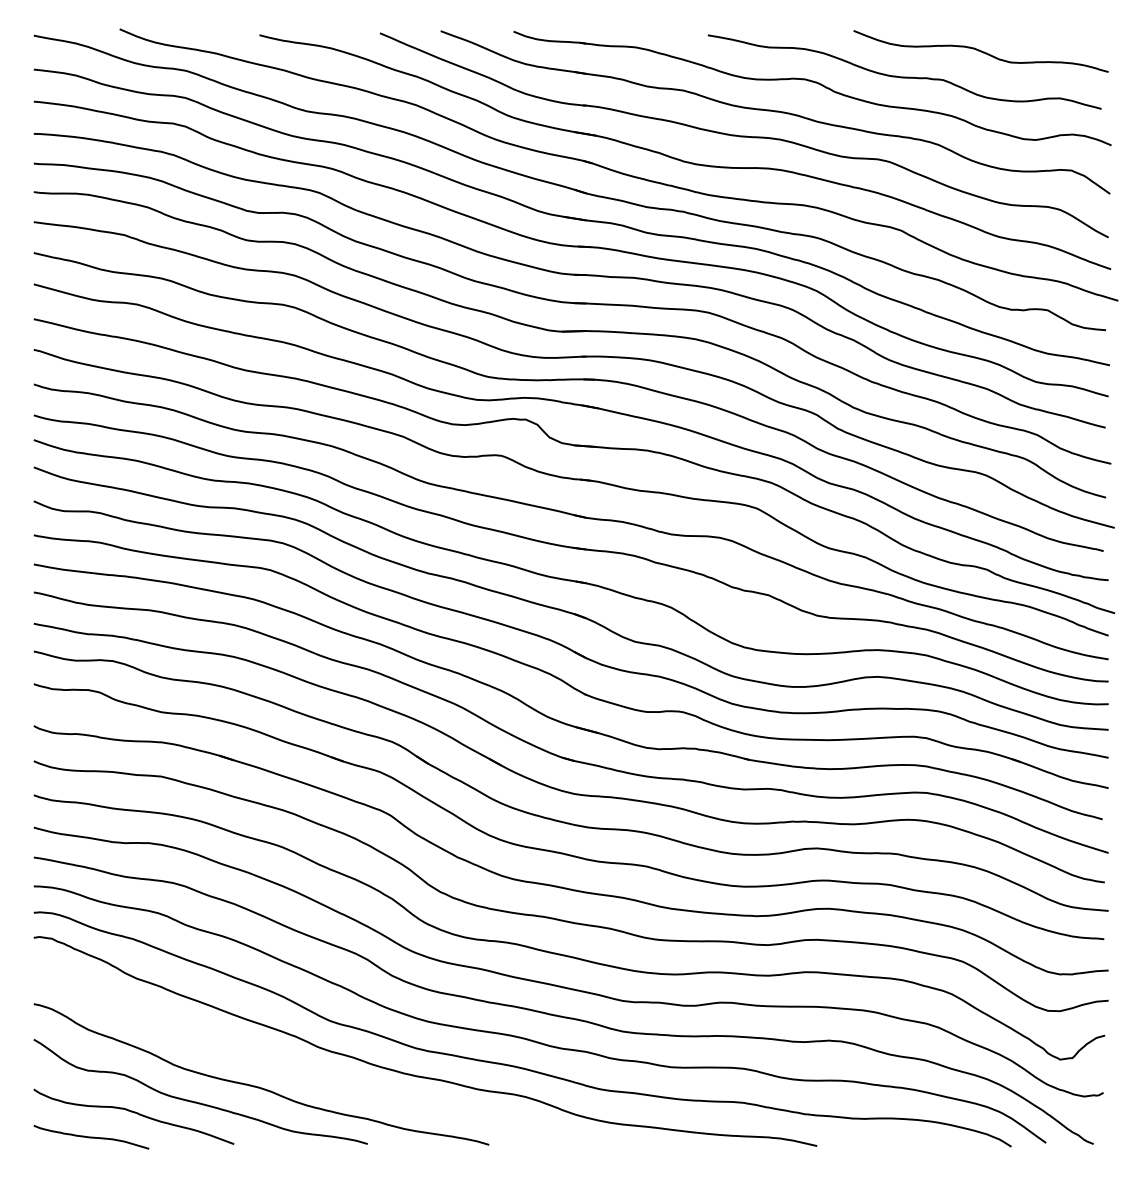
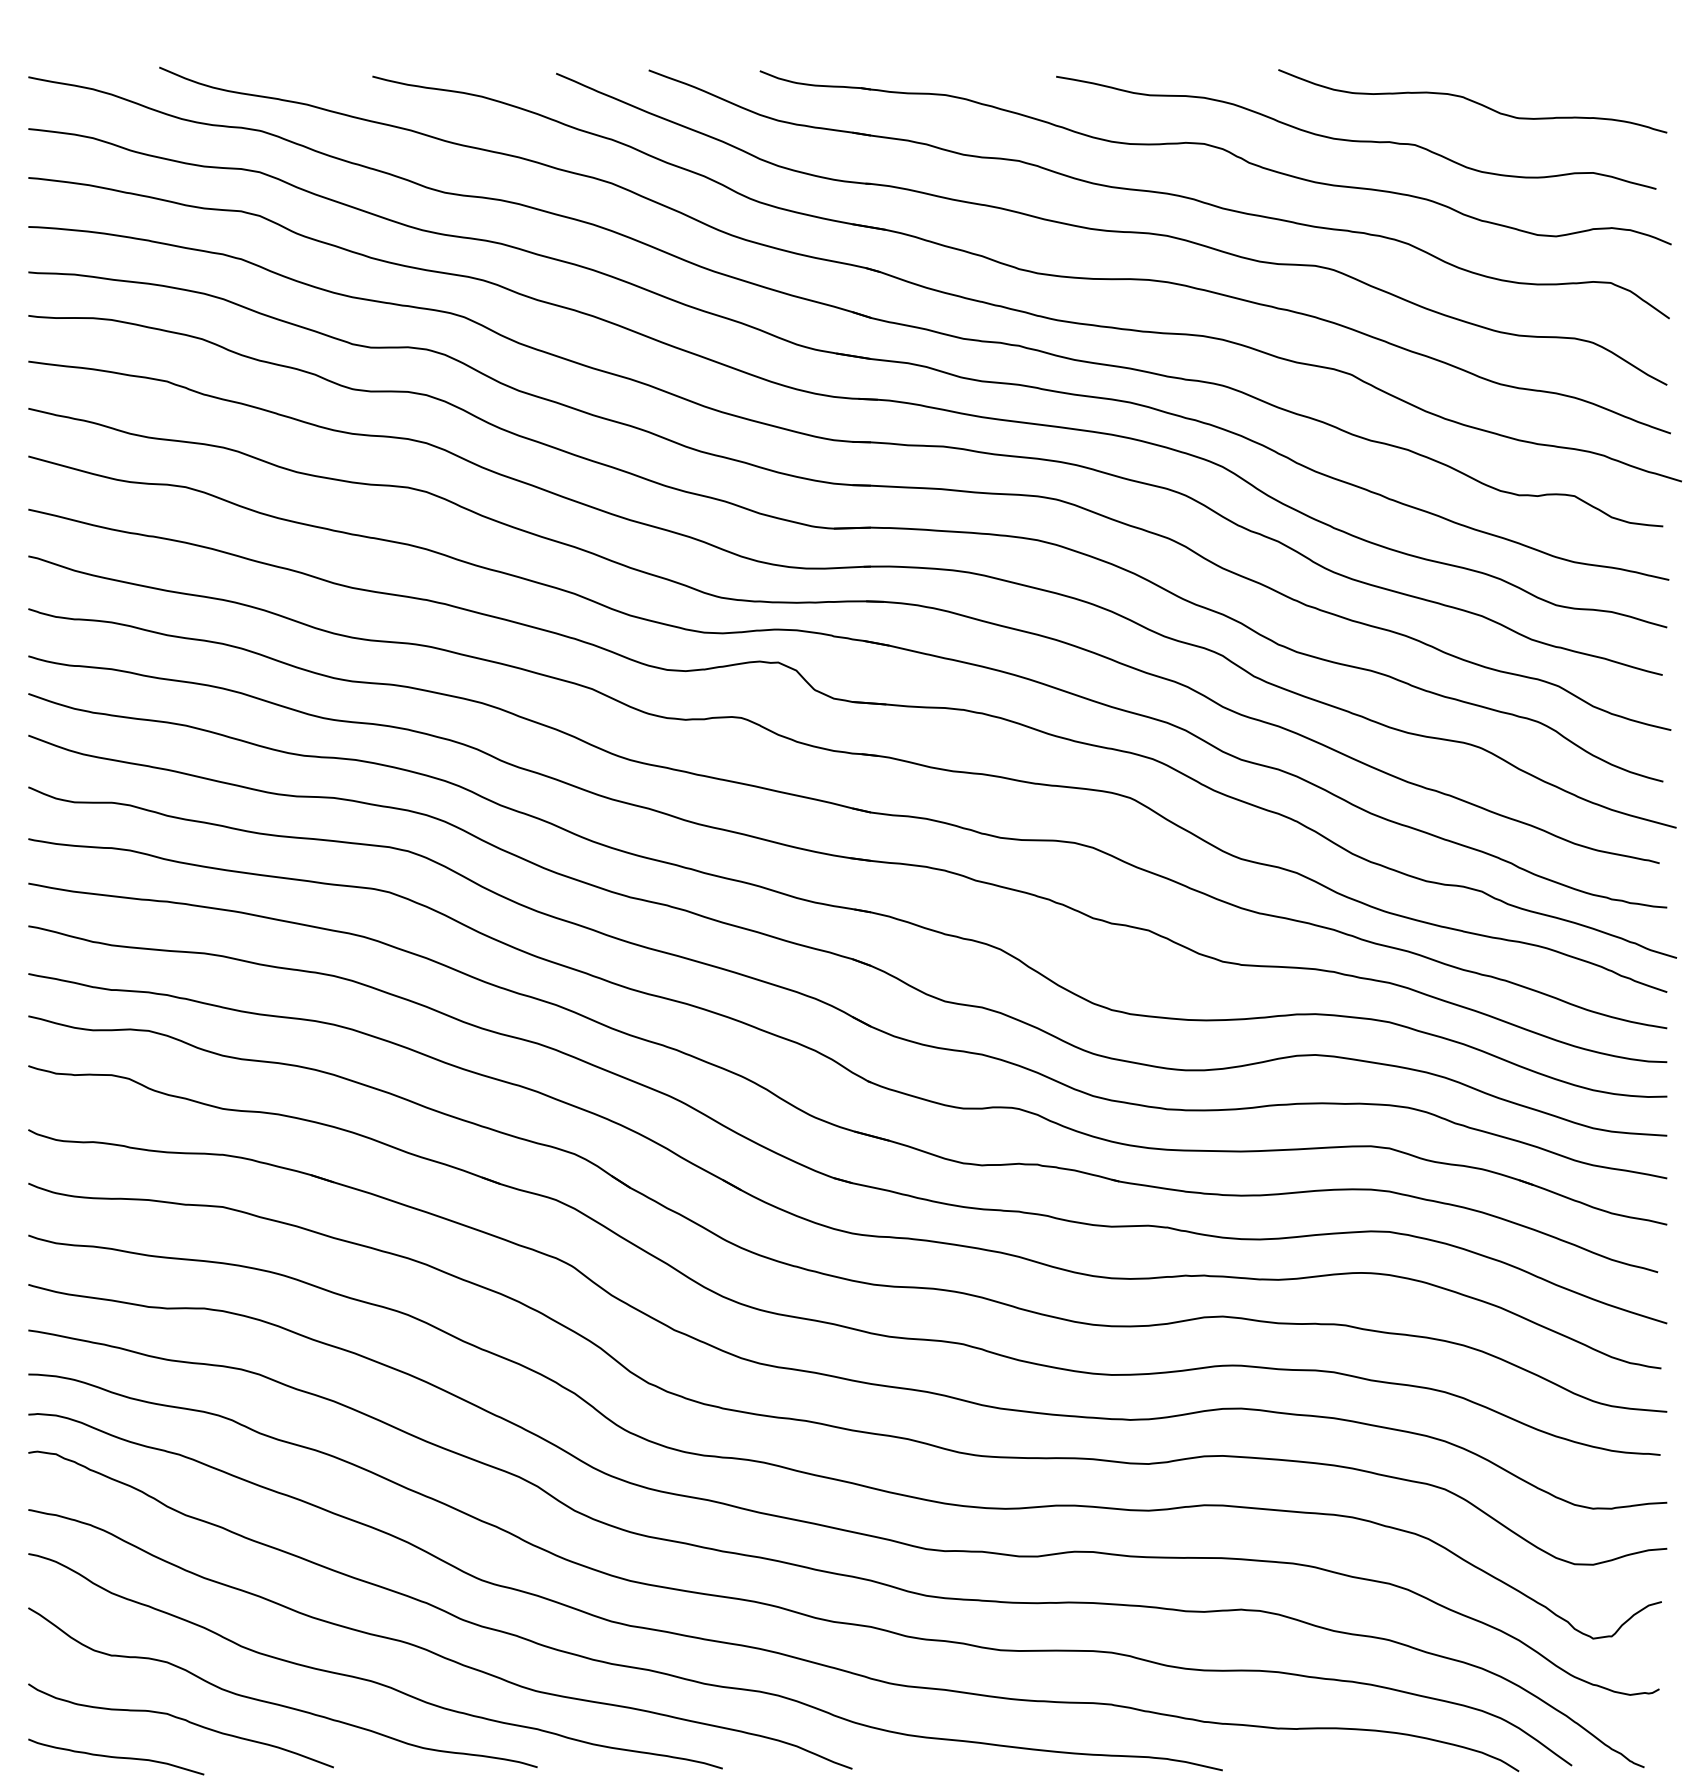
curve: (301, 1068) -> (436, 1652), added

